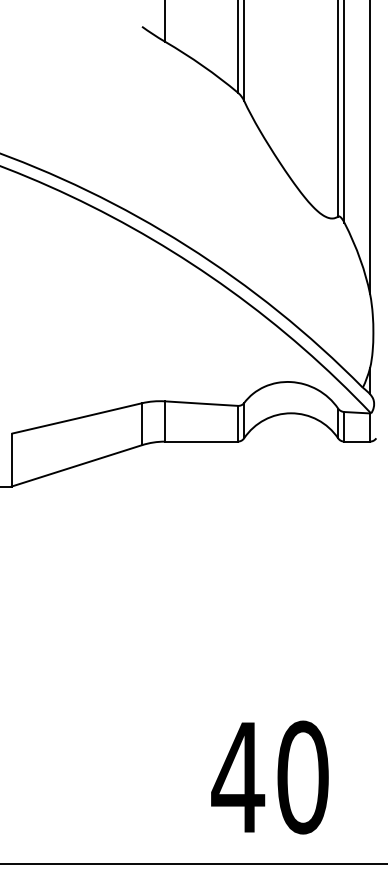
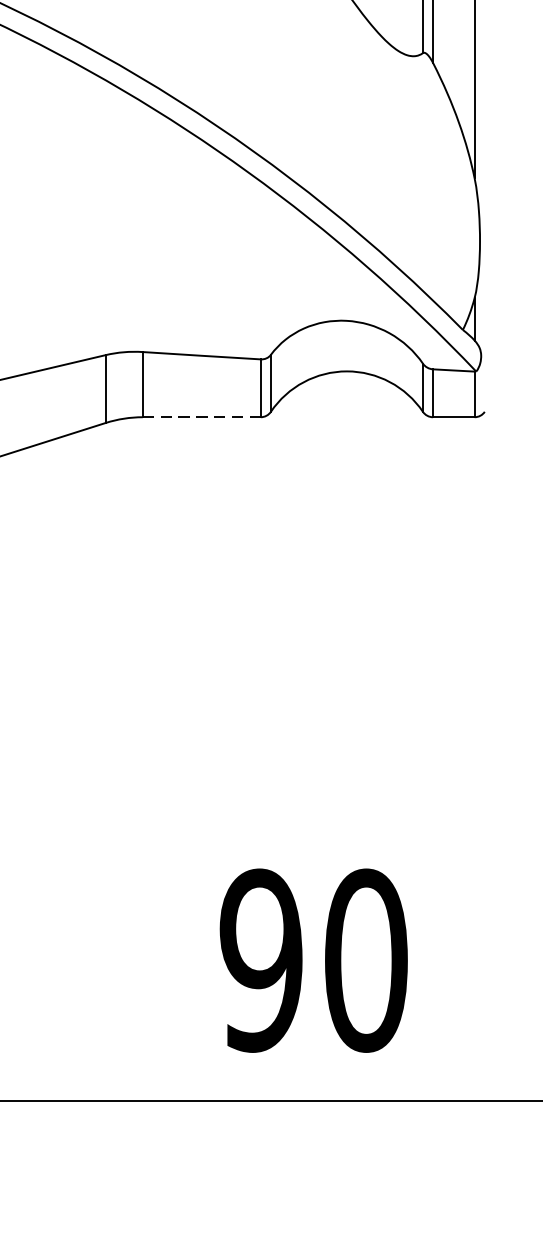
line: (201, 441) -> (201, 417), solid -> dashed
text: (238, 777) -> (261, 960), 40 -> 90

